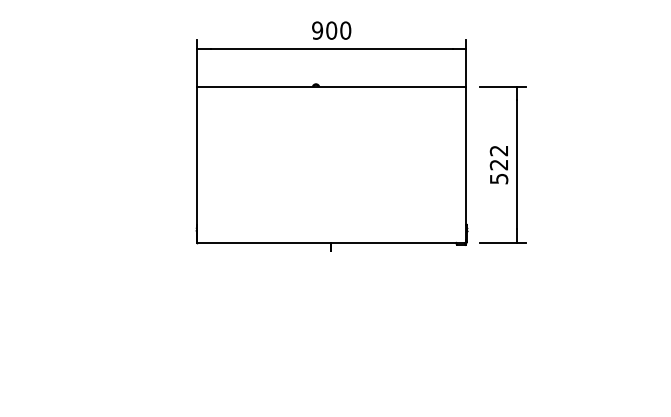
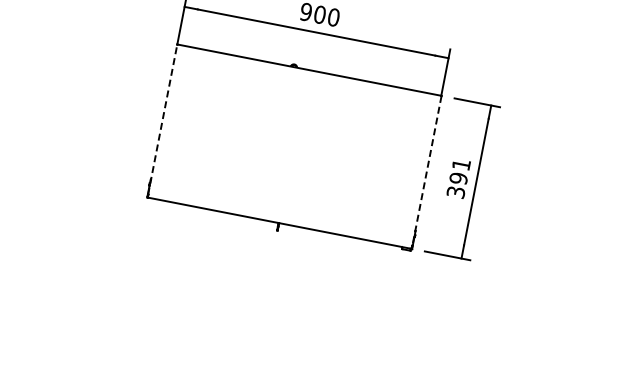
line: (197, 163) -> (162, 119), solid -> dashed
line: (466, 164) -> (426, 171), solid -> dashed
text: (498, 164) -> (458, 178), 522 -> 391

